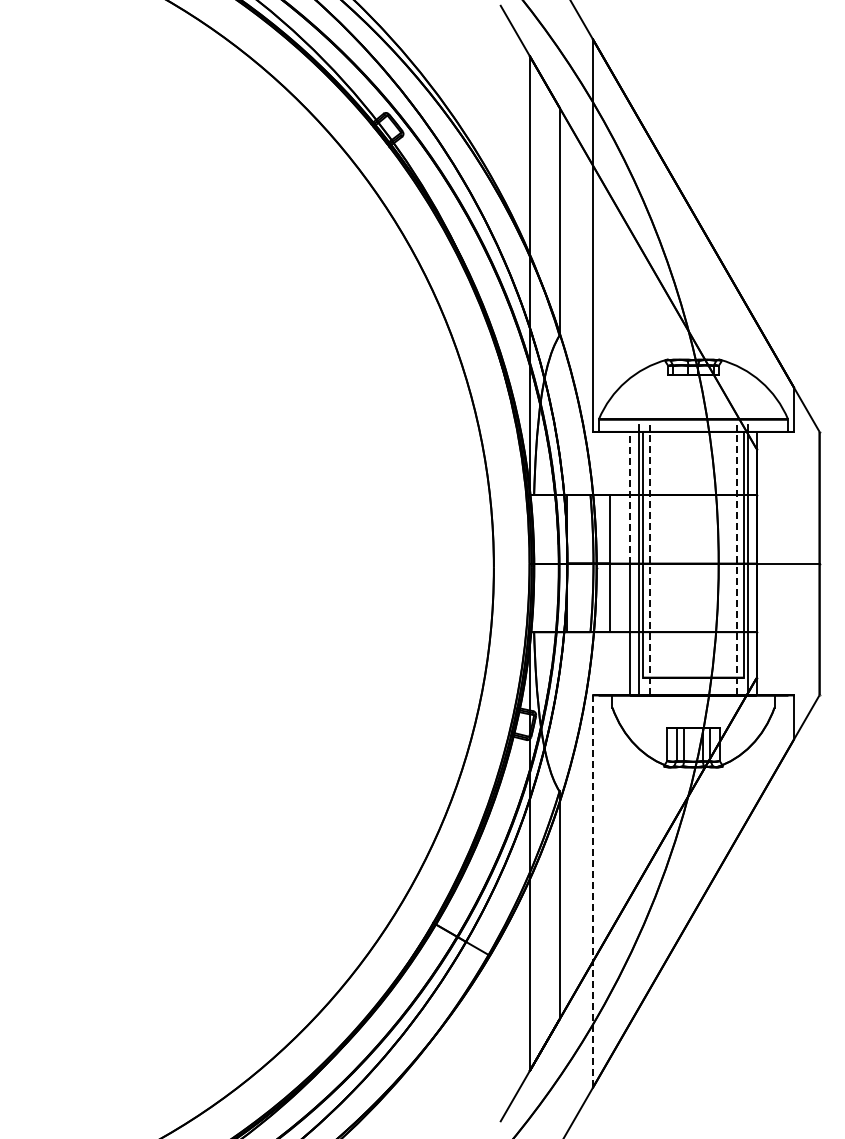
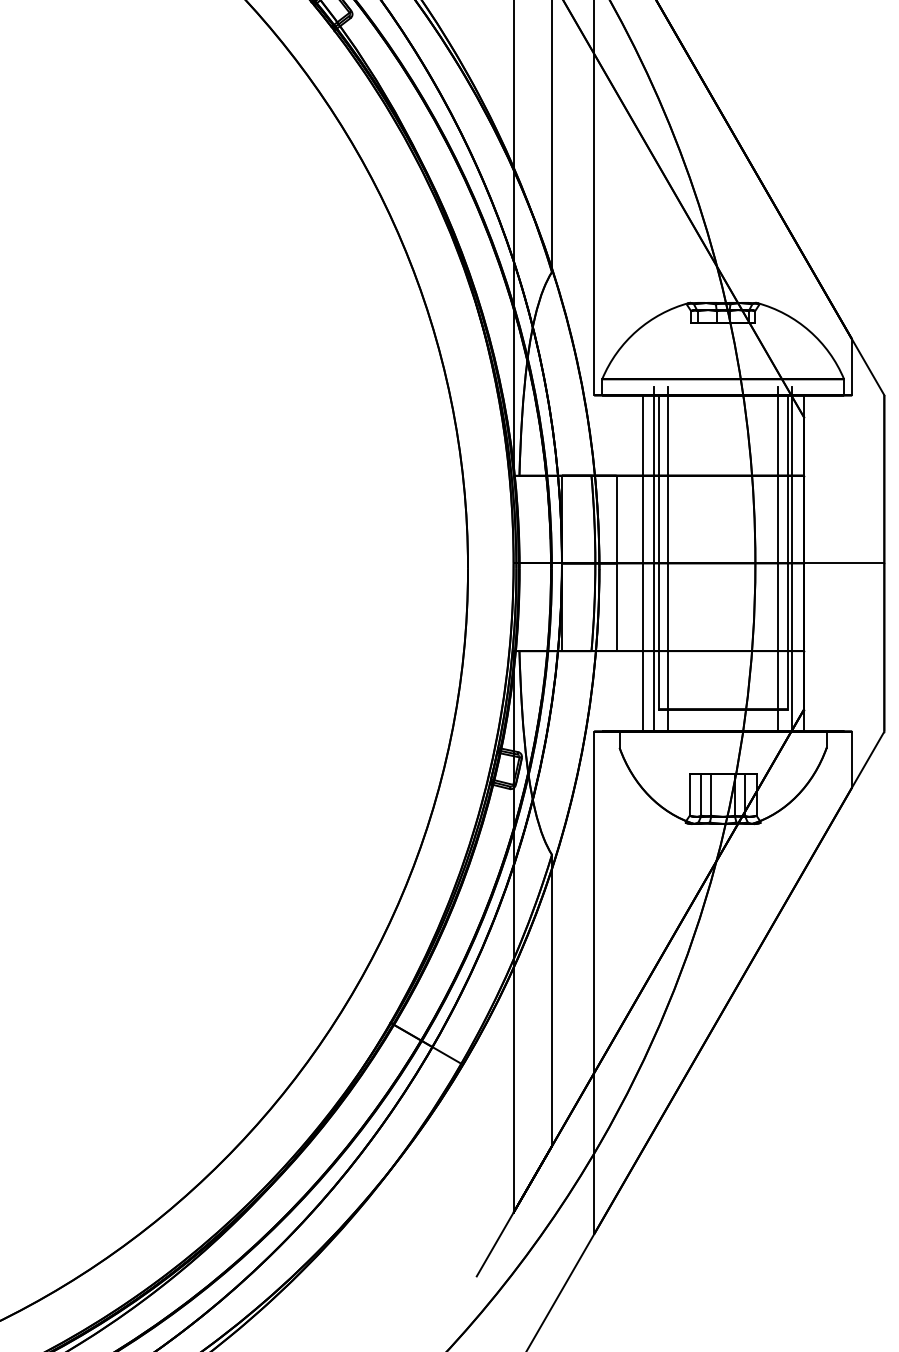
line: (630, 497) -> (642, 479), dashed -> solid
line: (650, 560) -> (668, 559), dashed -> solid
line: (736, 560) -> (778, 559), dashed -> solid
line: (592, 891) -> (594, 982), dashed -> solid

